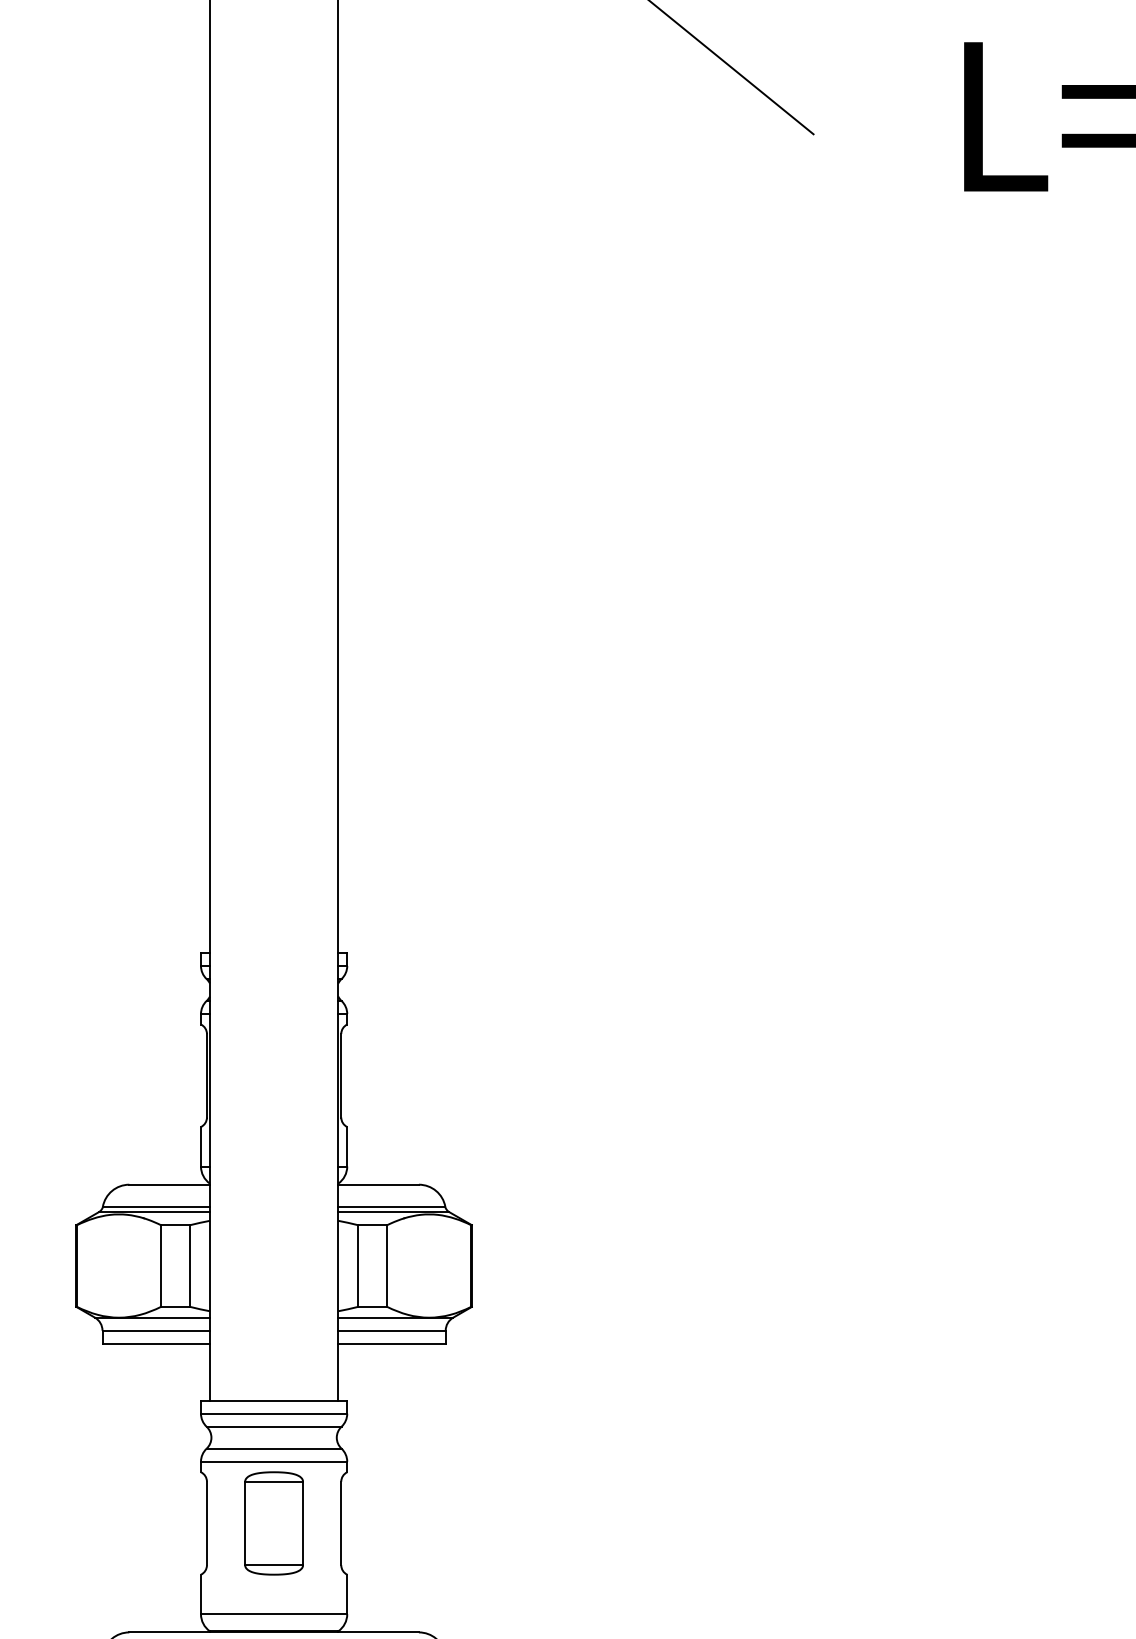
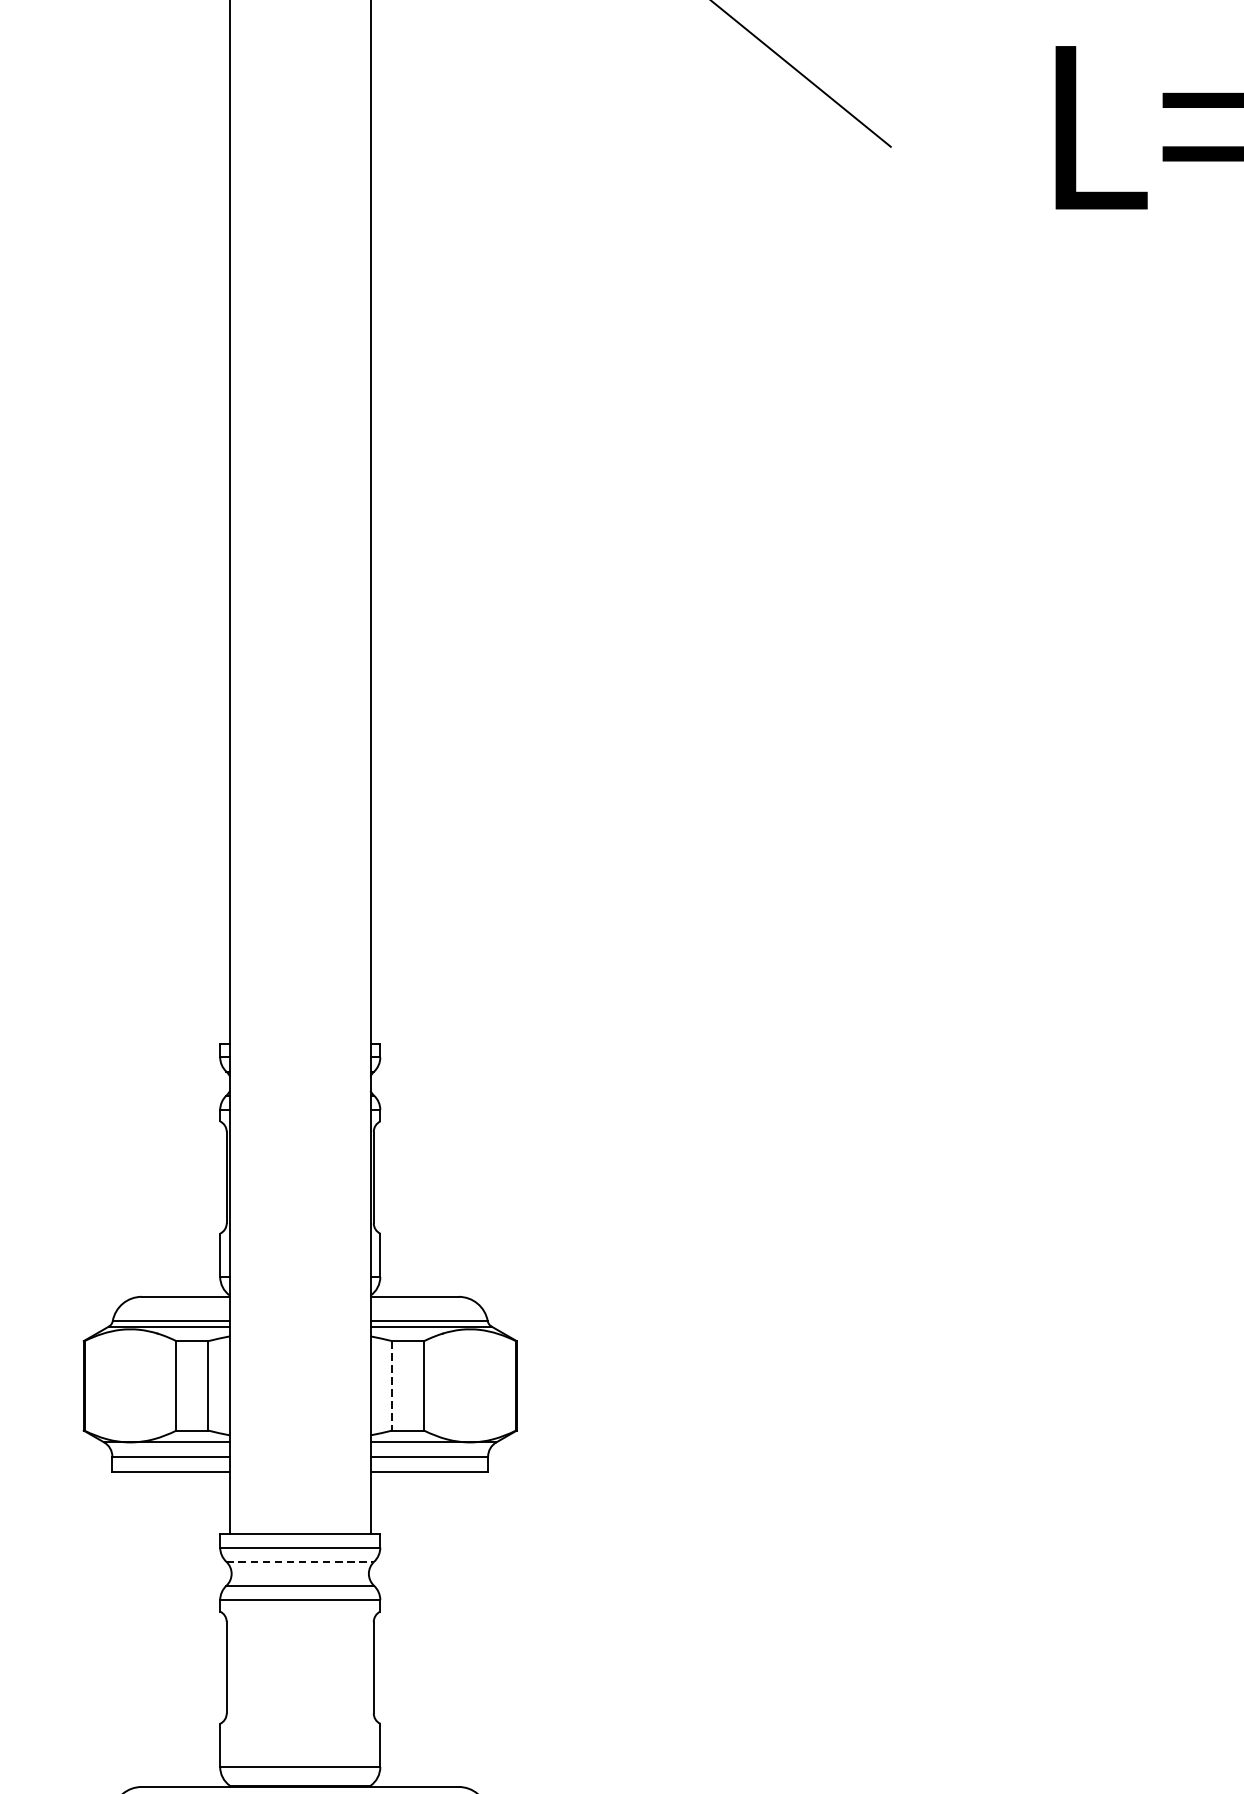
line: (357, 1266) -> (391, 1386), solid -> dashed
line: (274, 1426) -> (300, 1561), solid -> dashed
part: (273, 1523) -> (299, 1667), removed

